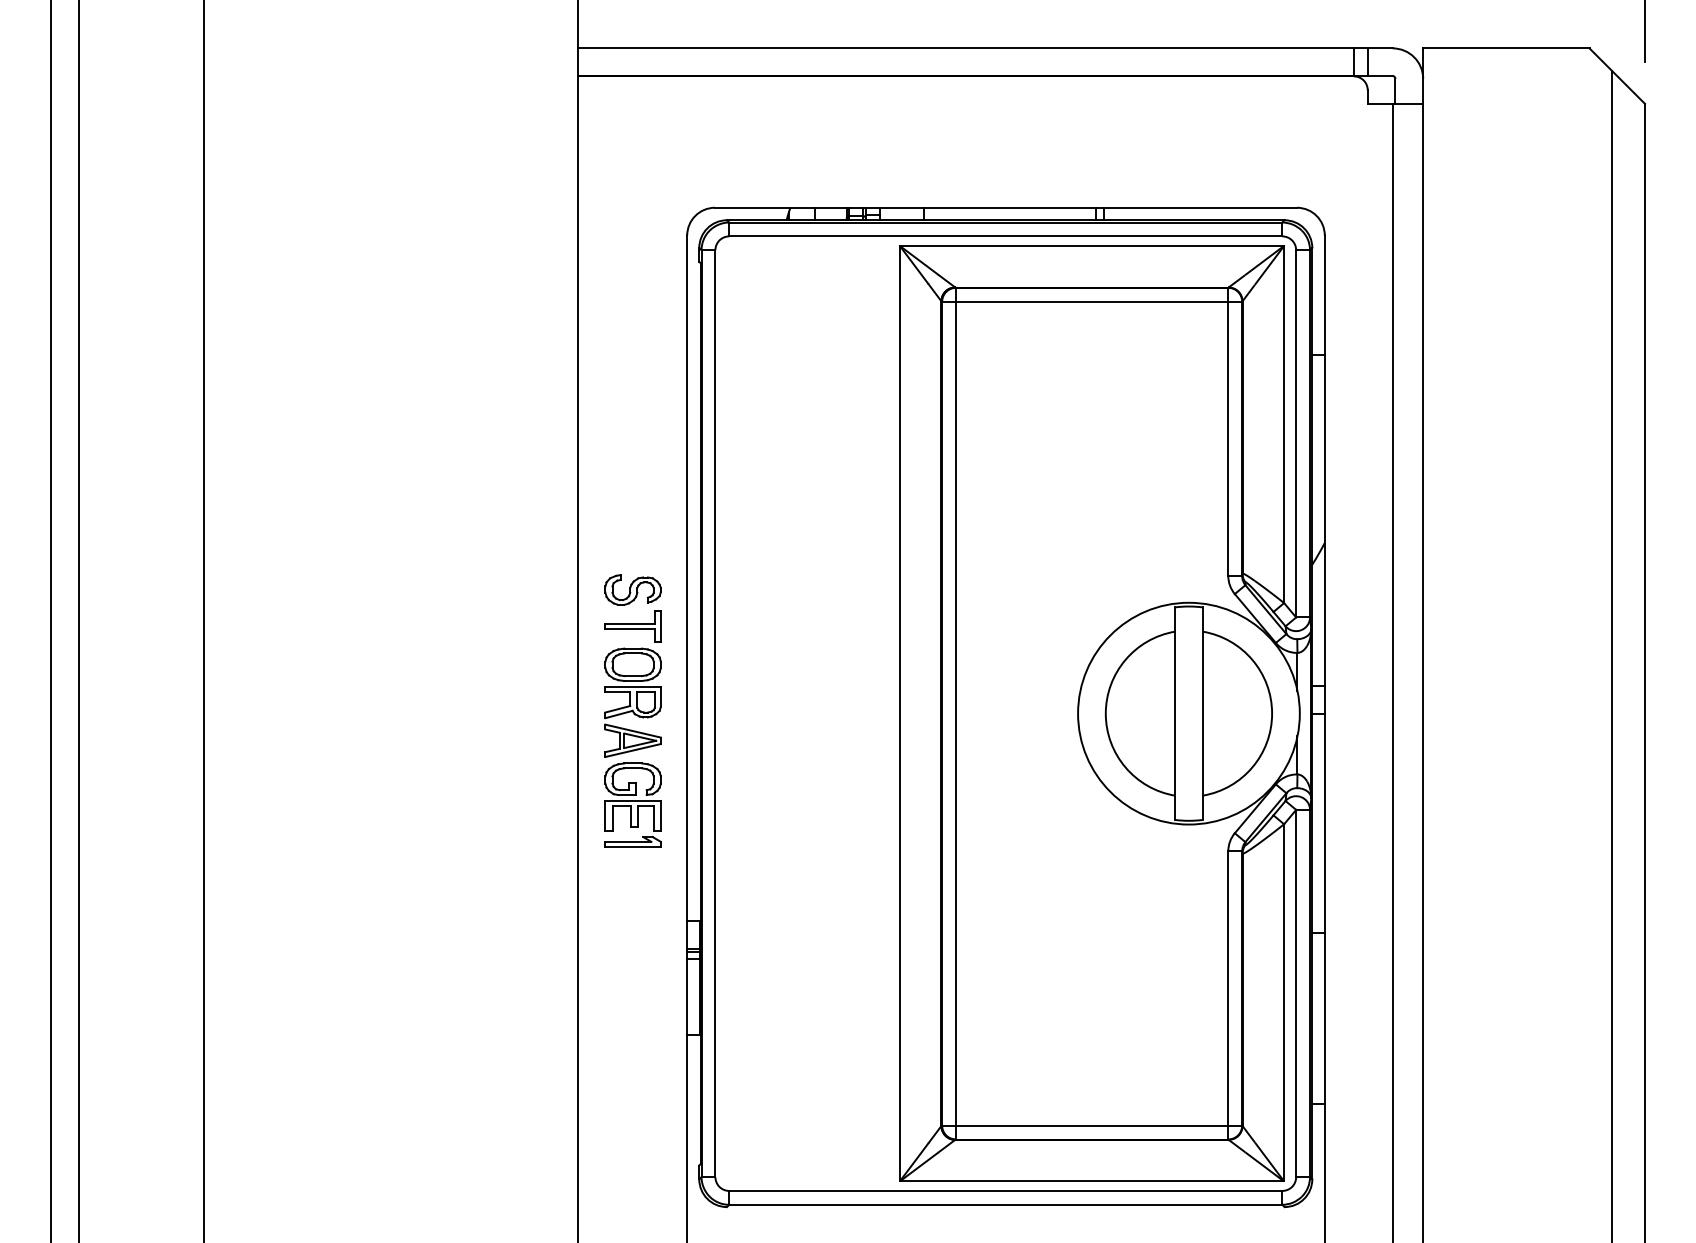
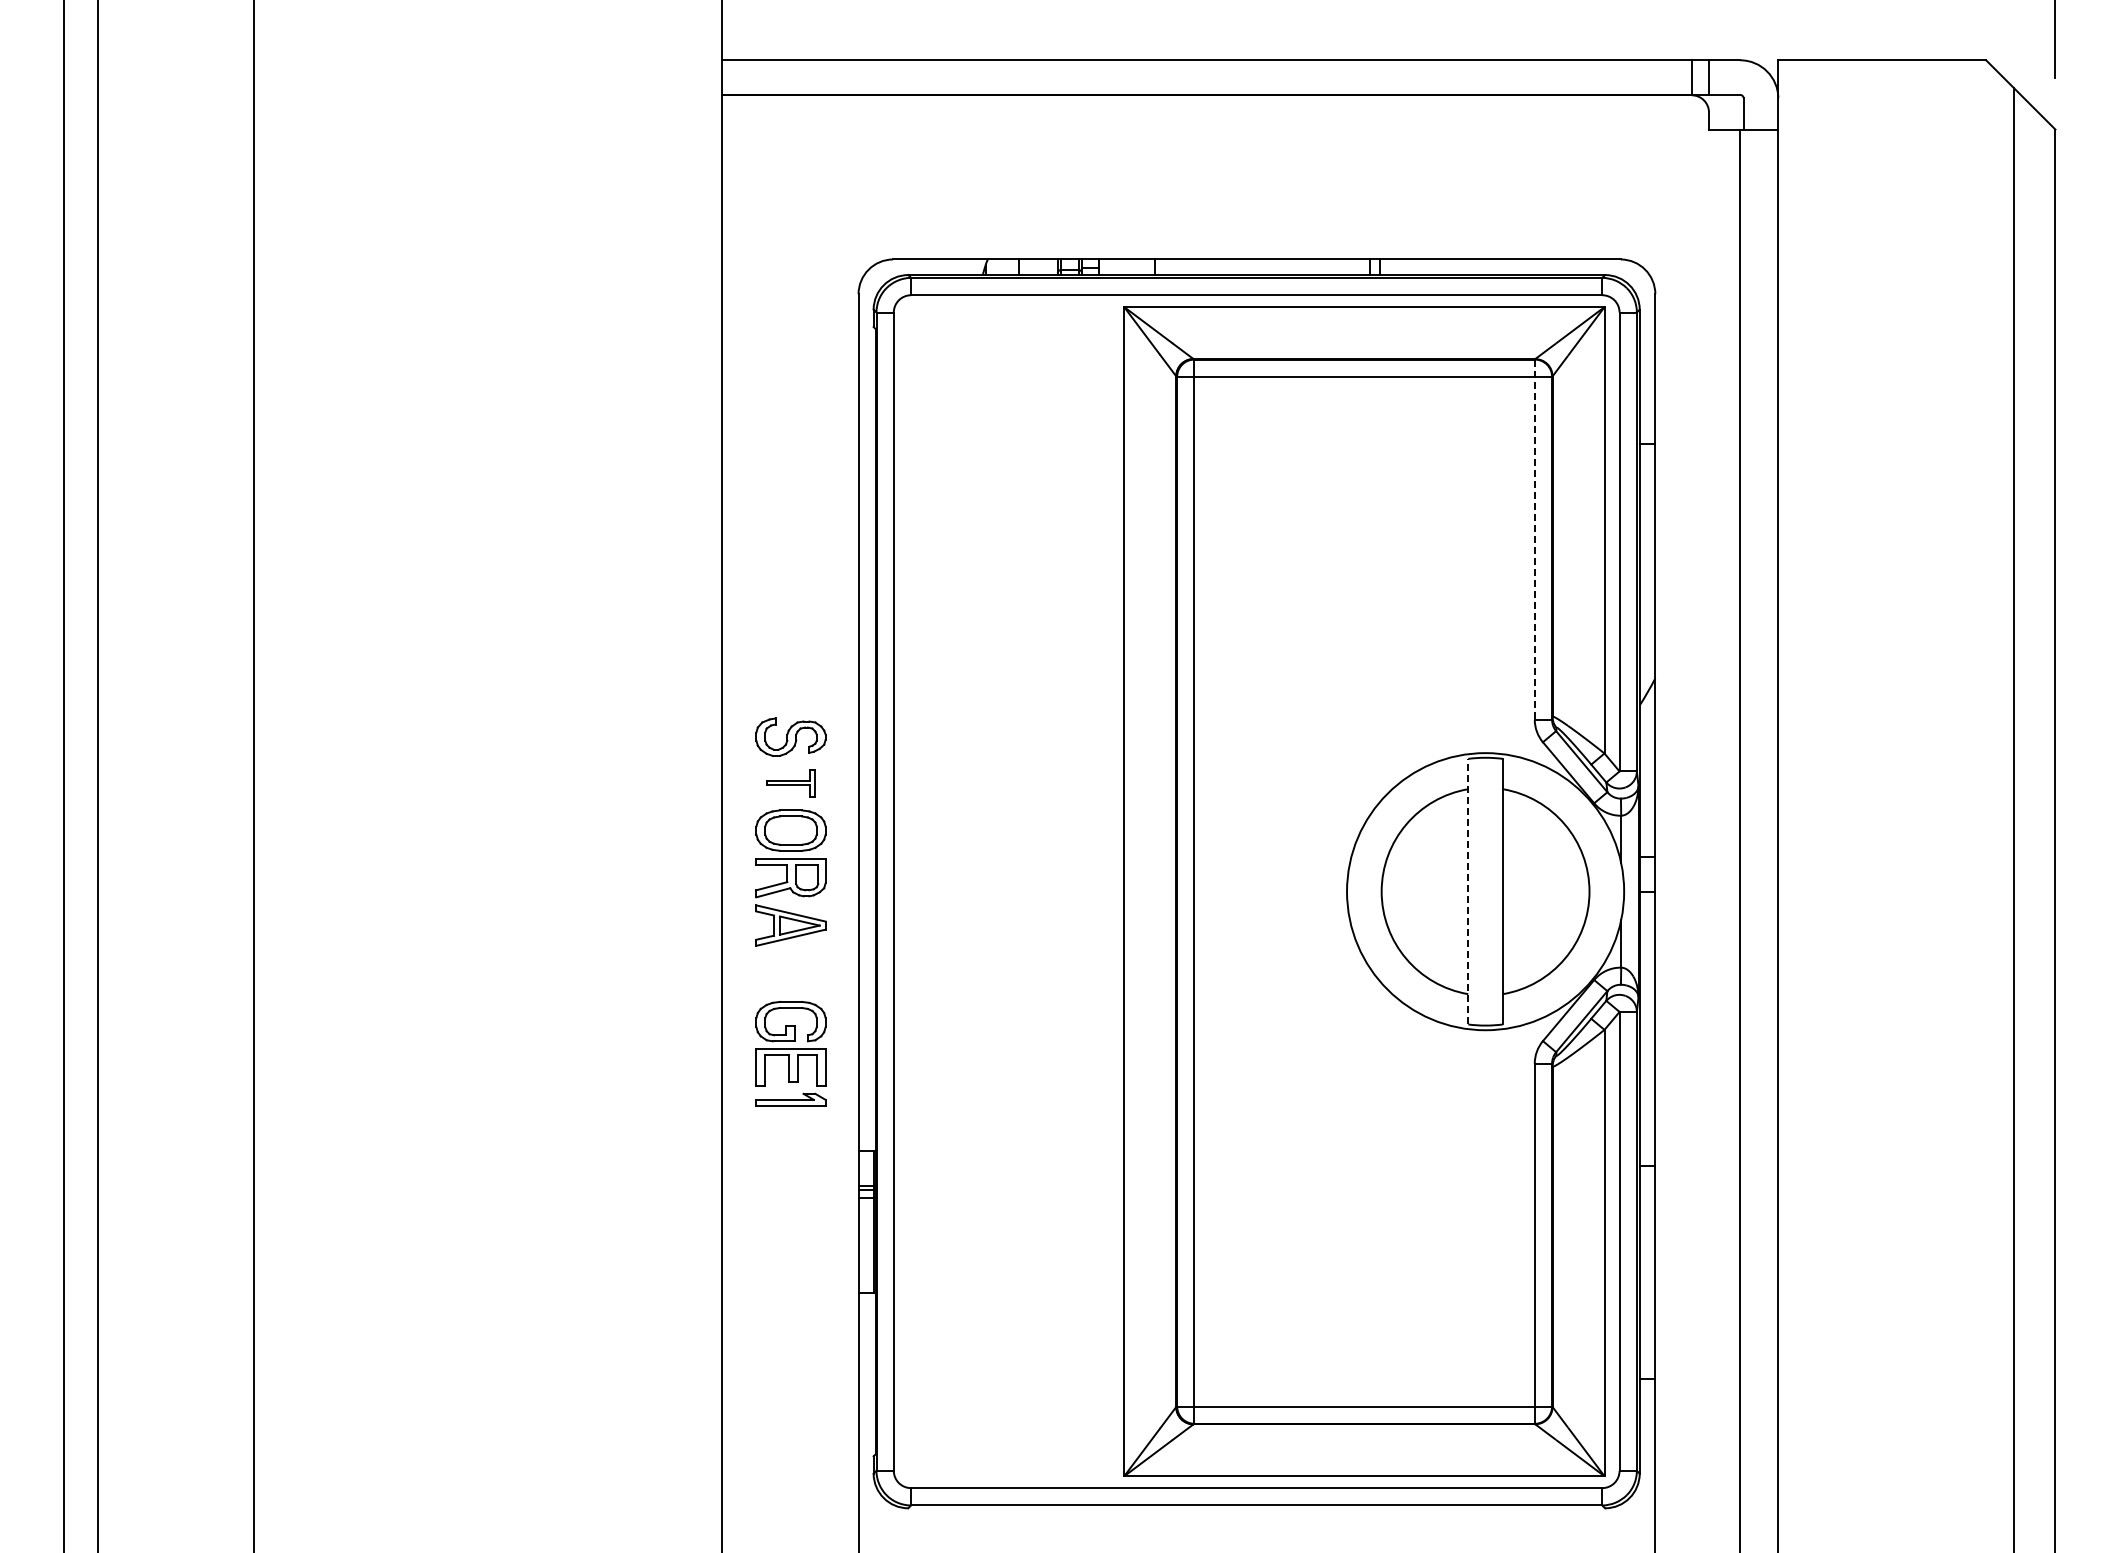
line: (1228, 432) -> (1534, 540), solid -> dashed
part: (632, 626) -> (790, 782), size x0.7
line: (1175, 713) -> (1468, 891), solid -> dashed
part: (632, 804) -> (790, 1053), moved

